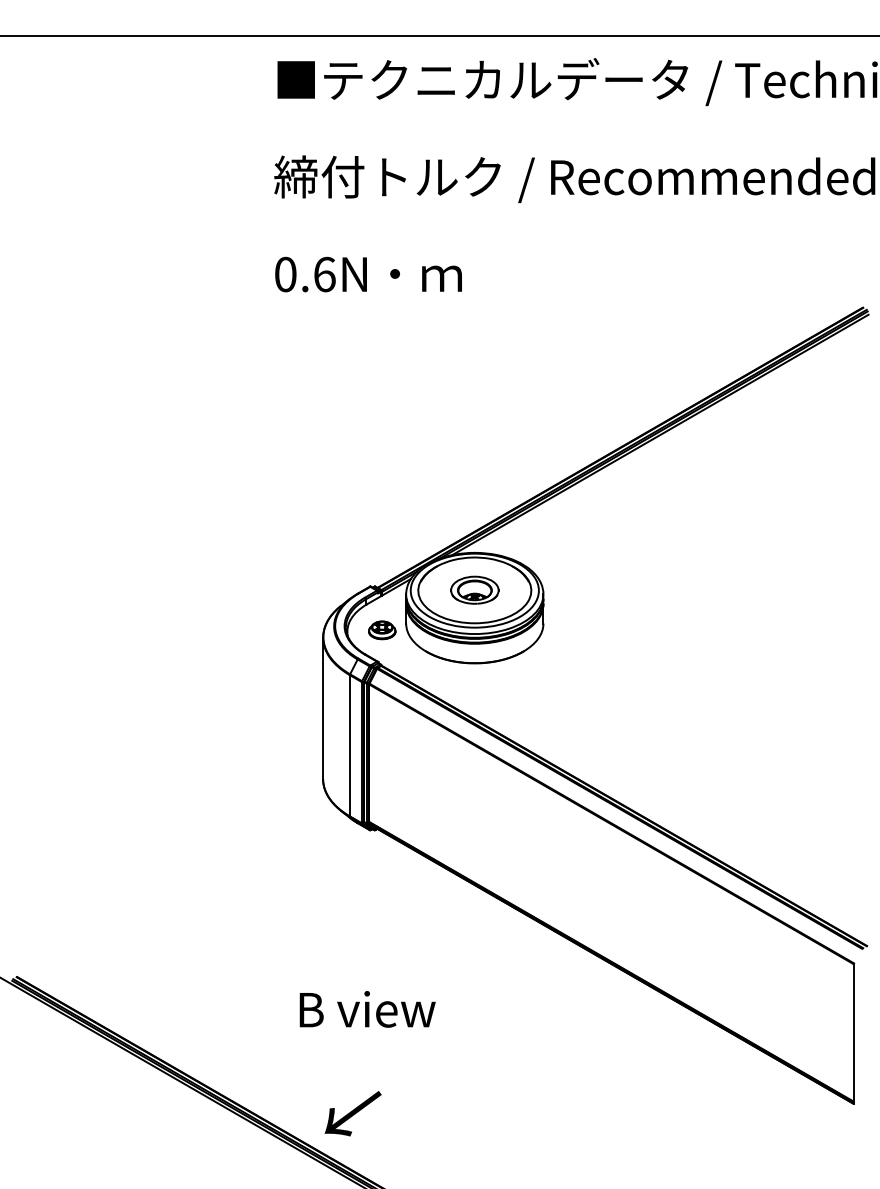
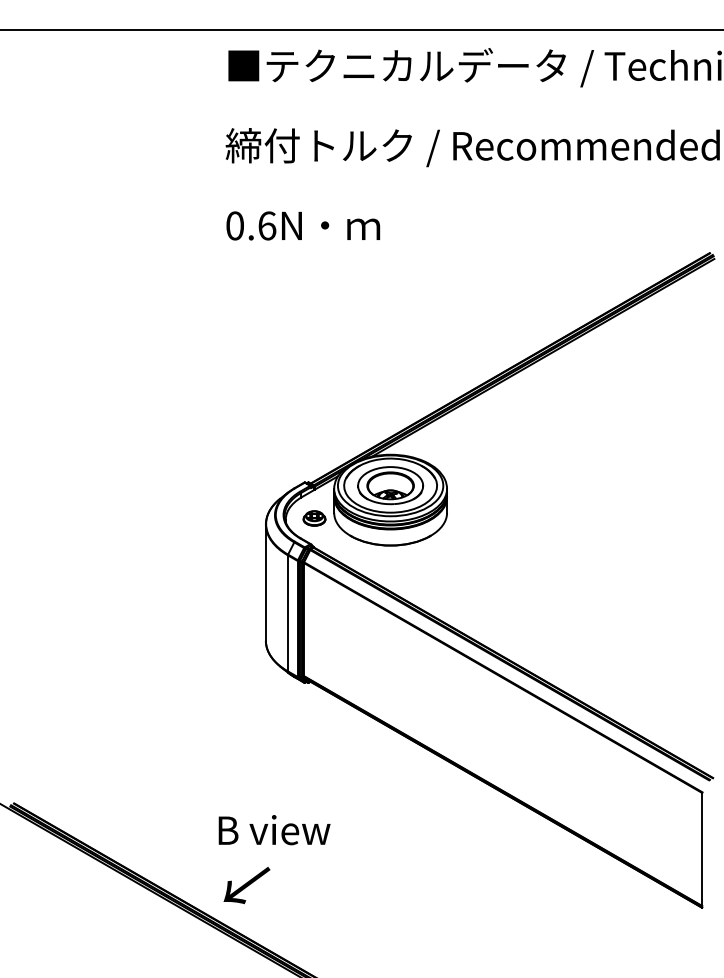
part: (474, 589) -> (390, 484), size x1.67
text: (367, 1009) -> (274, 830), moved
text: (352, 1113) -> (246, 885), moved

